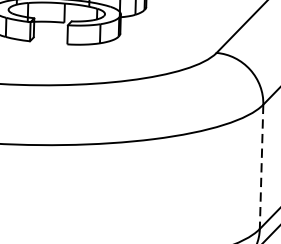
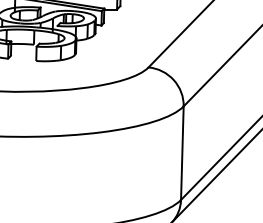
line: (261, 167) -> (182, 153), dashed -> solid

